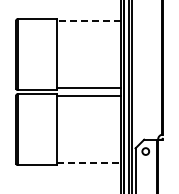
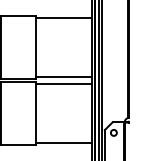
line: (88, 21) -> (63, 18), dashed -> solid
line: (89, 163) -> (64, 143), dashed -> solid

